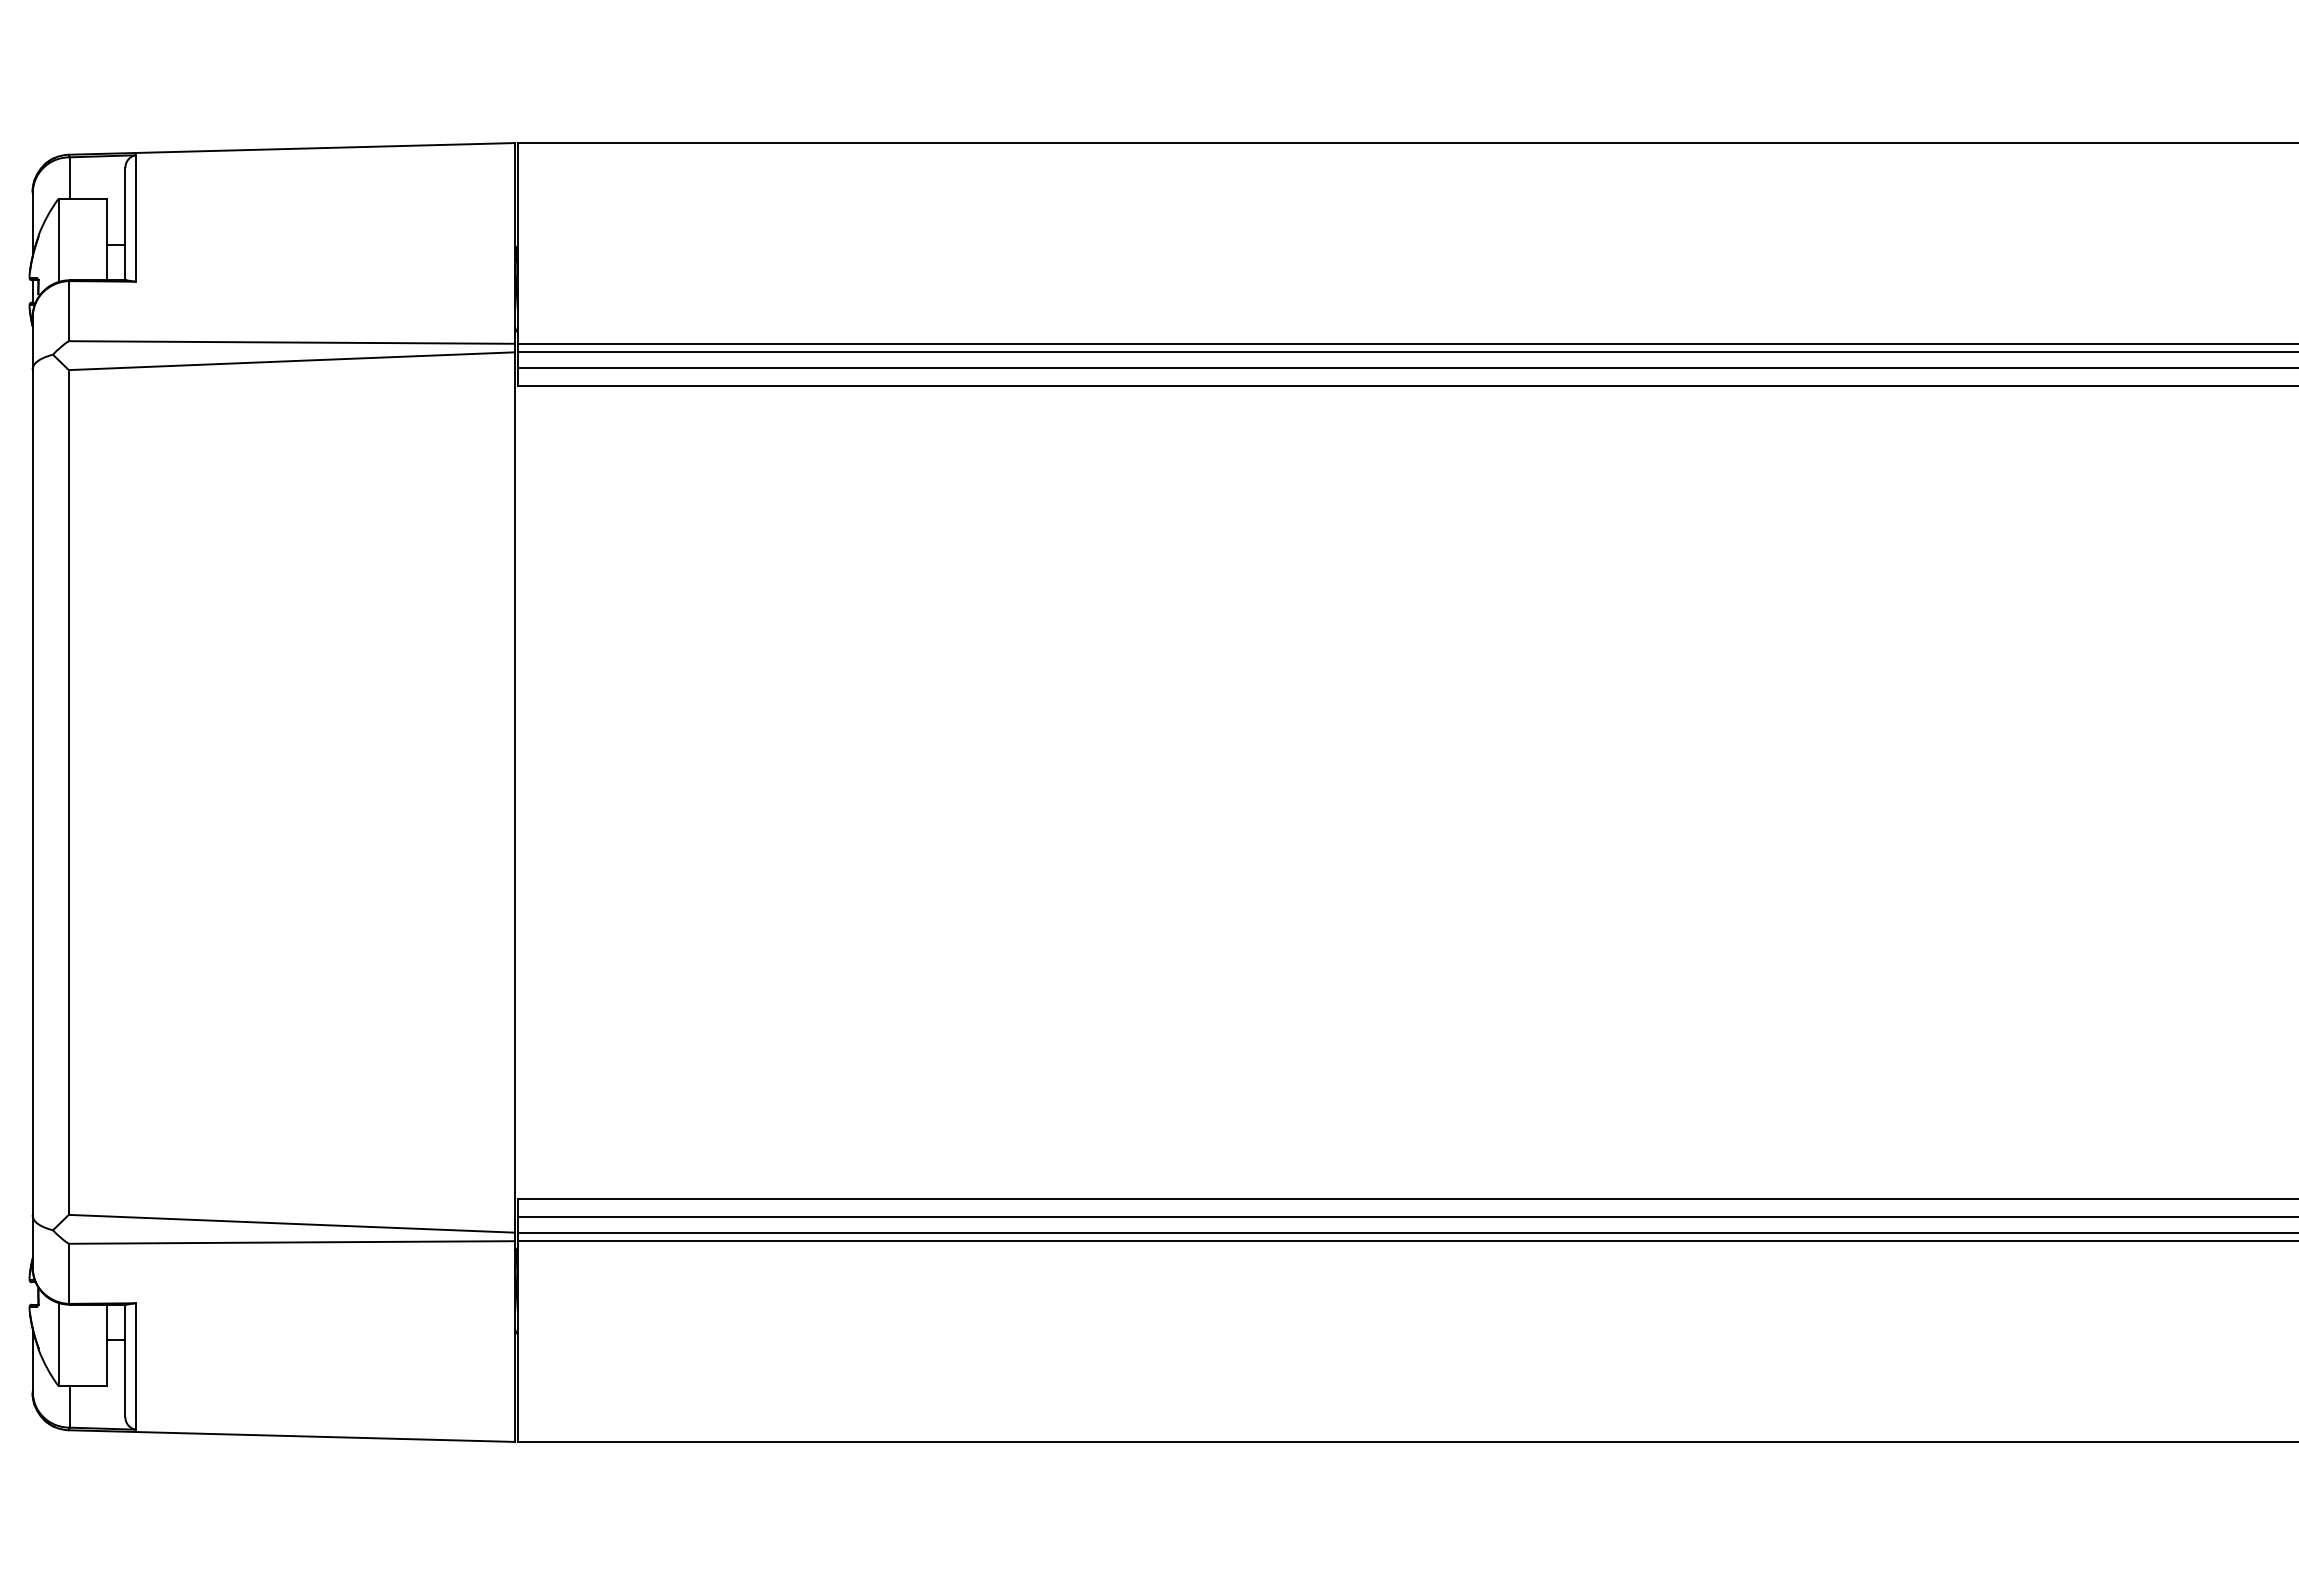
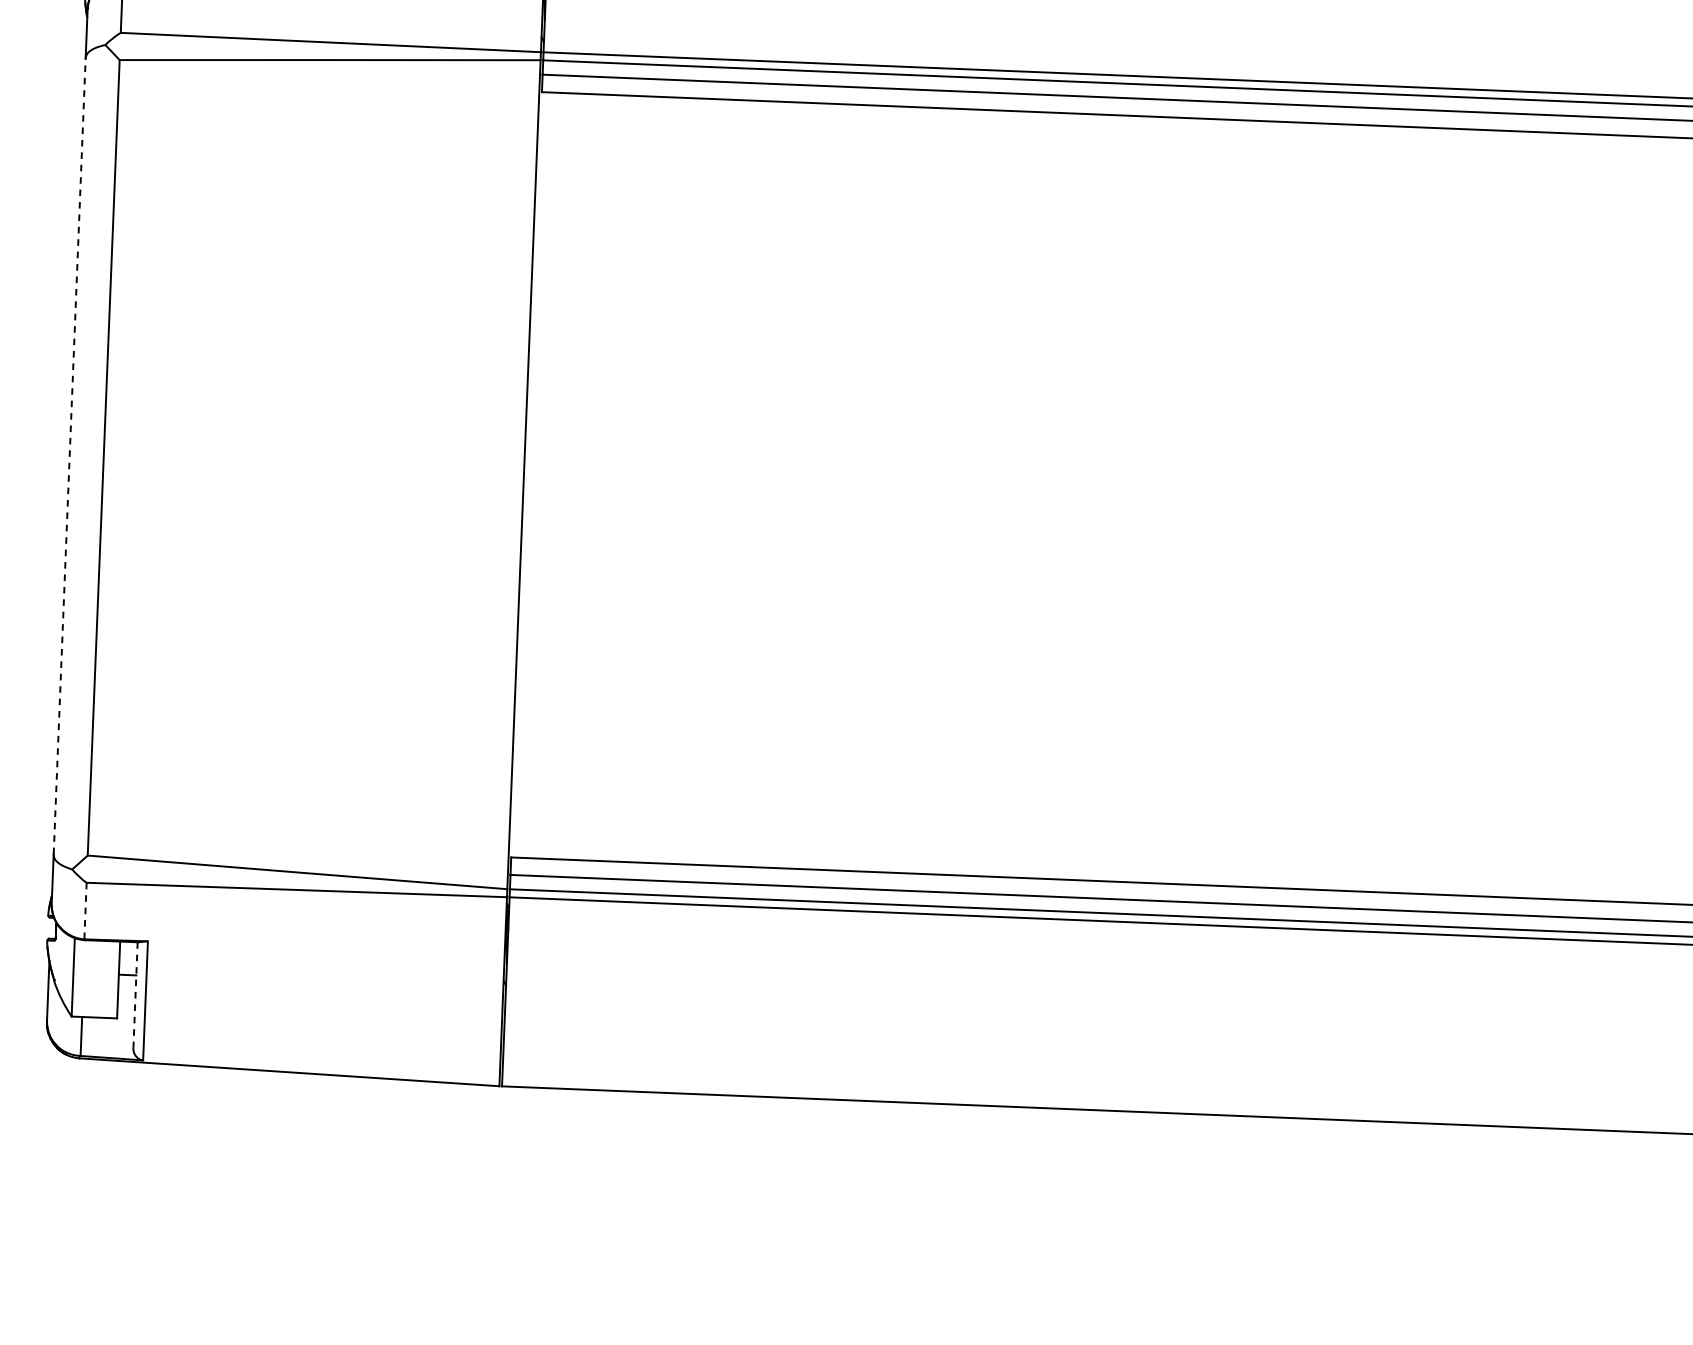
line: (32, 792) -> (69, 456), solid -> dashed
line: (68, 1274) -> (85, 911), solid -> dashed
line: (125, 1361) -> (135, 995), solid -> dashed

